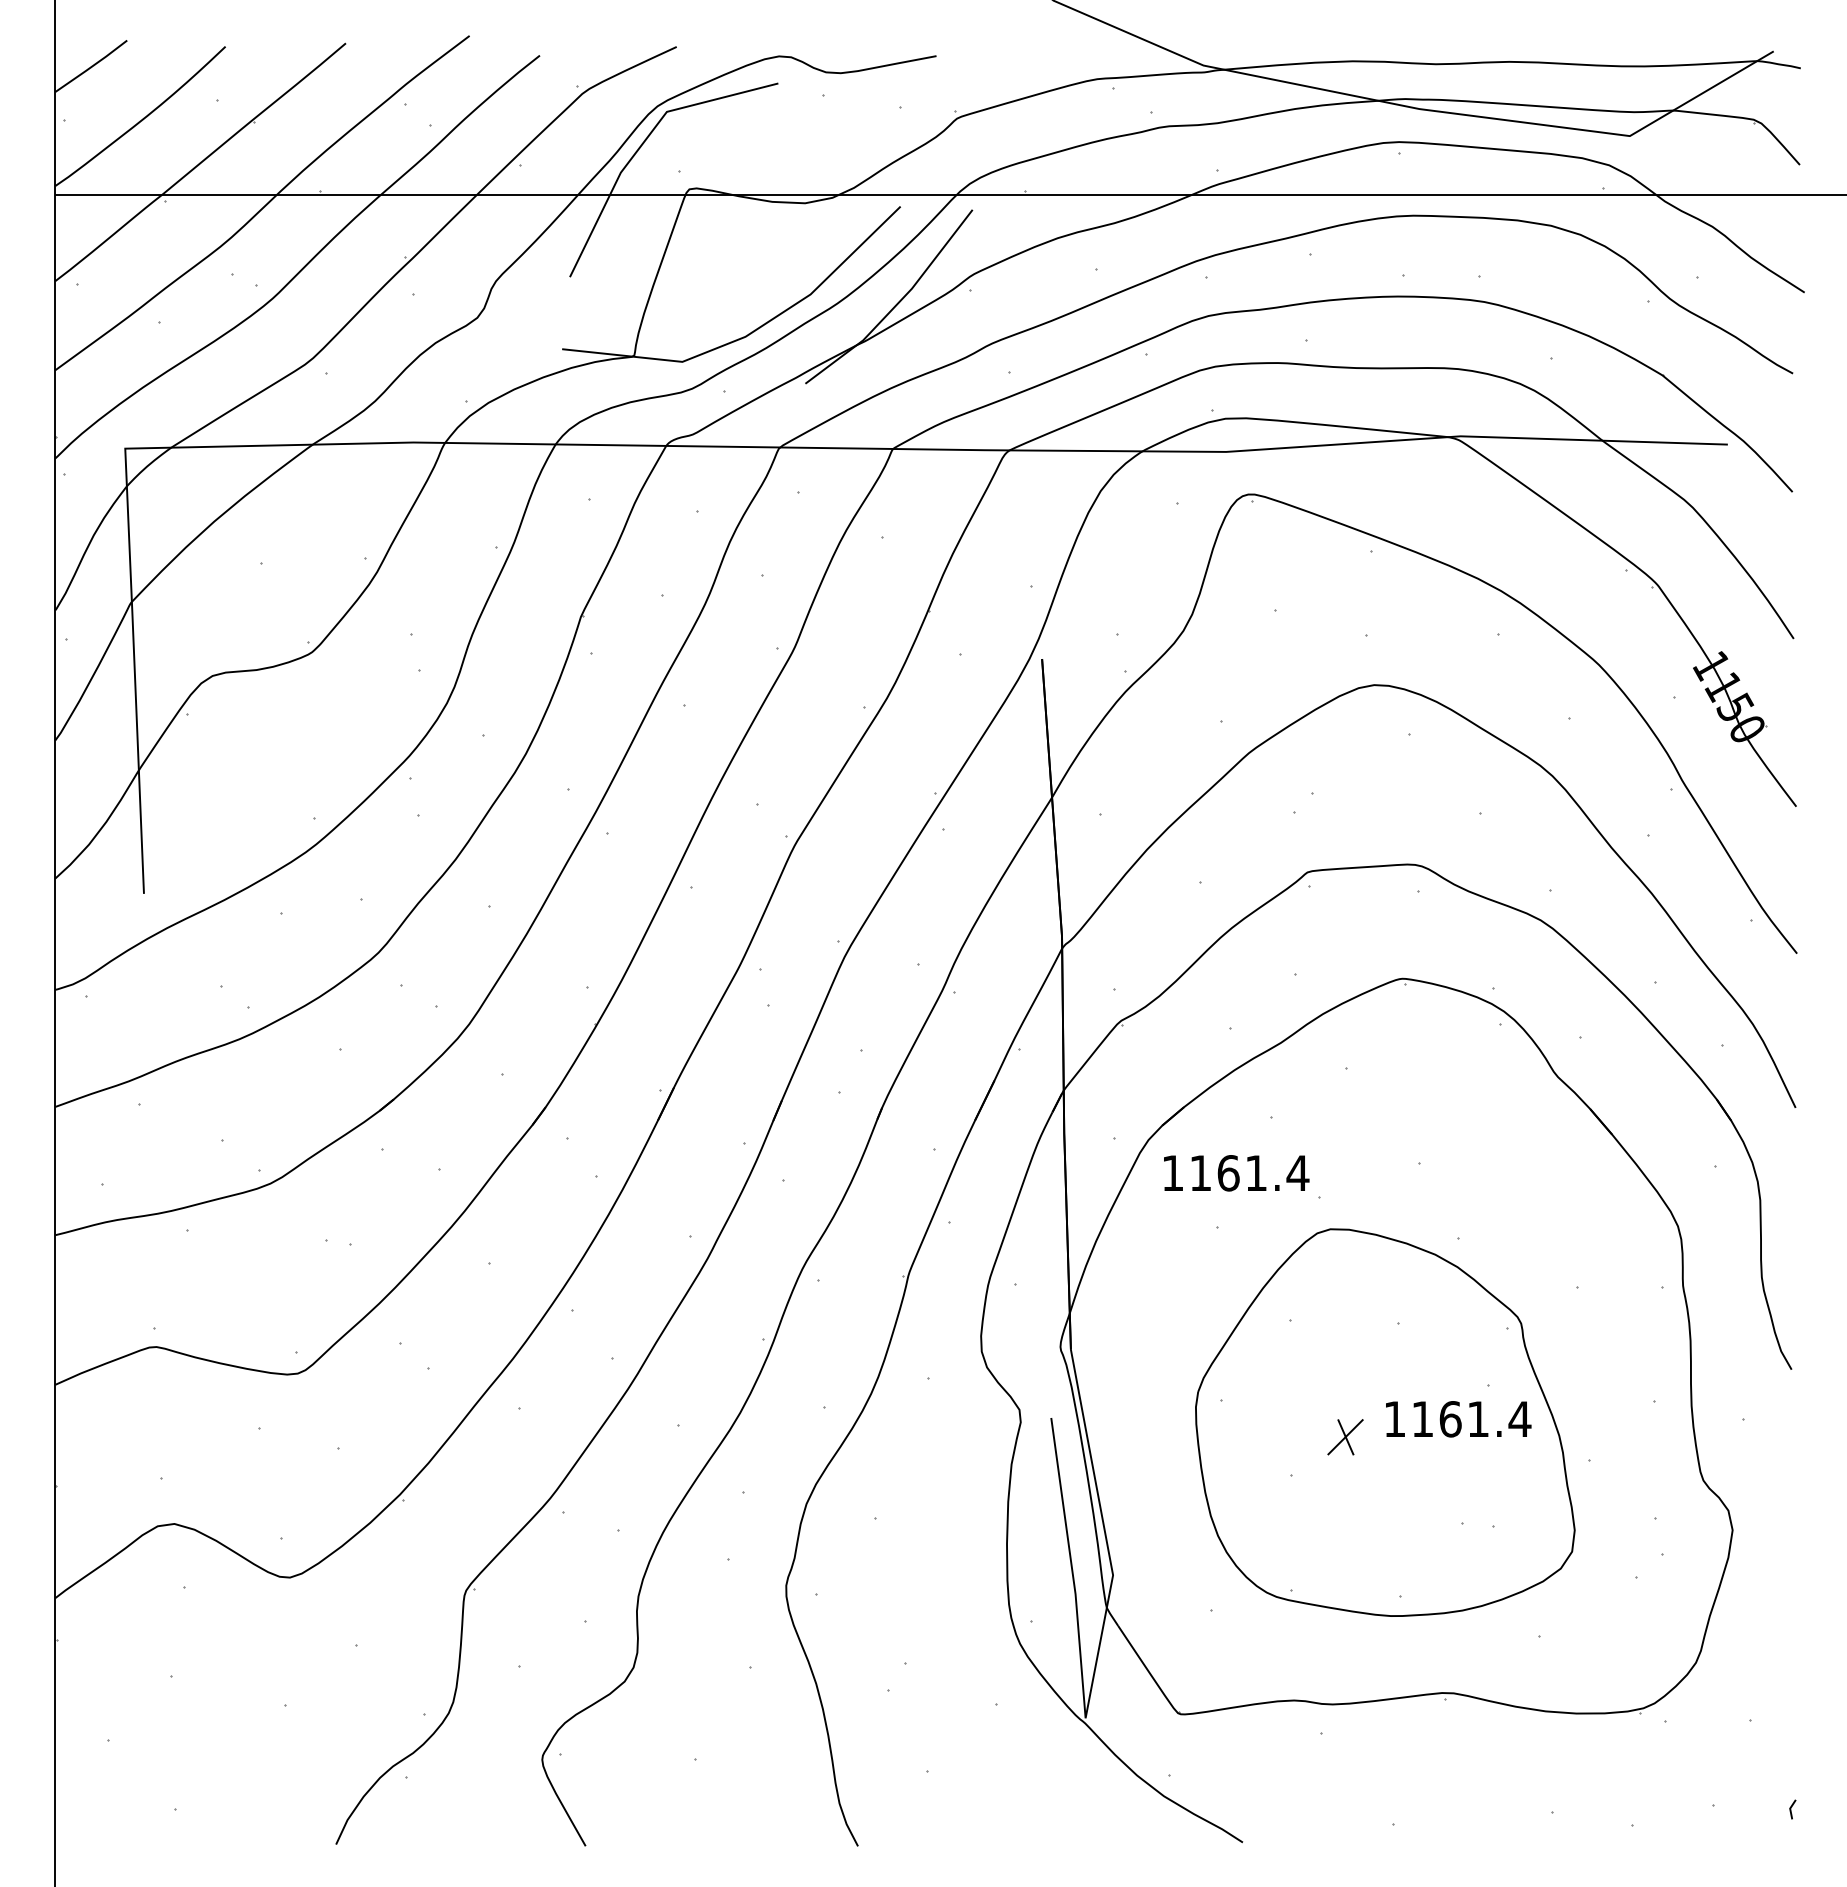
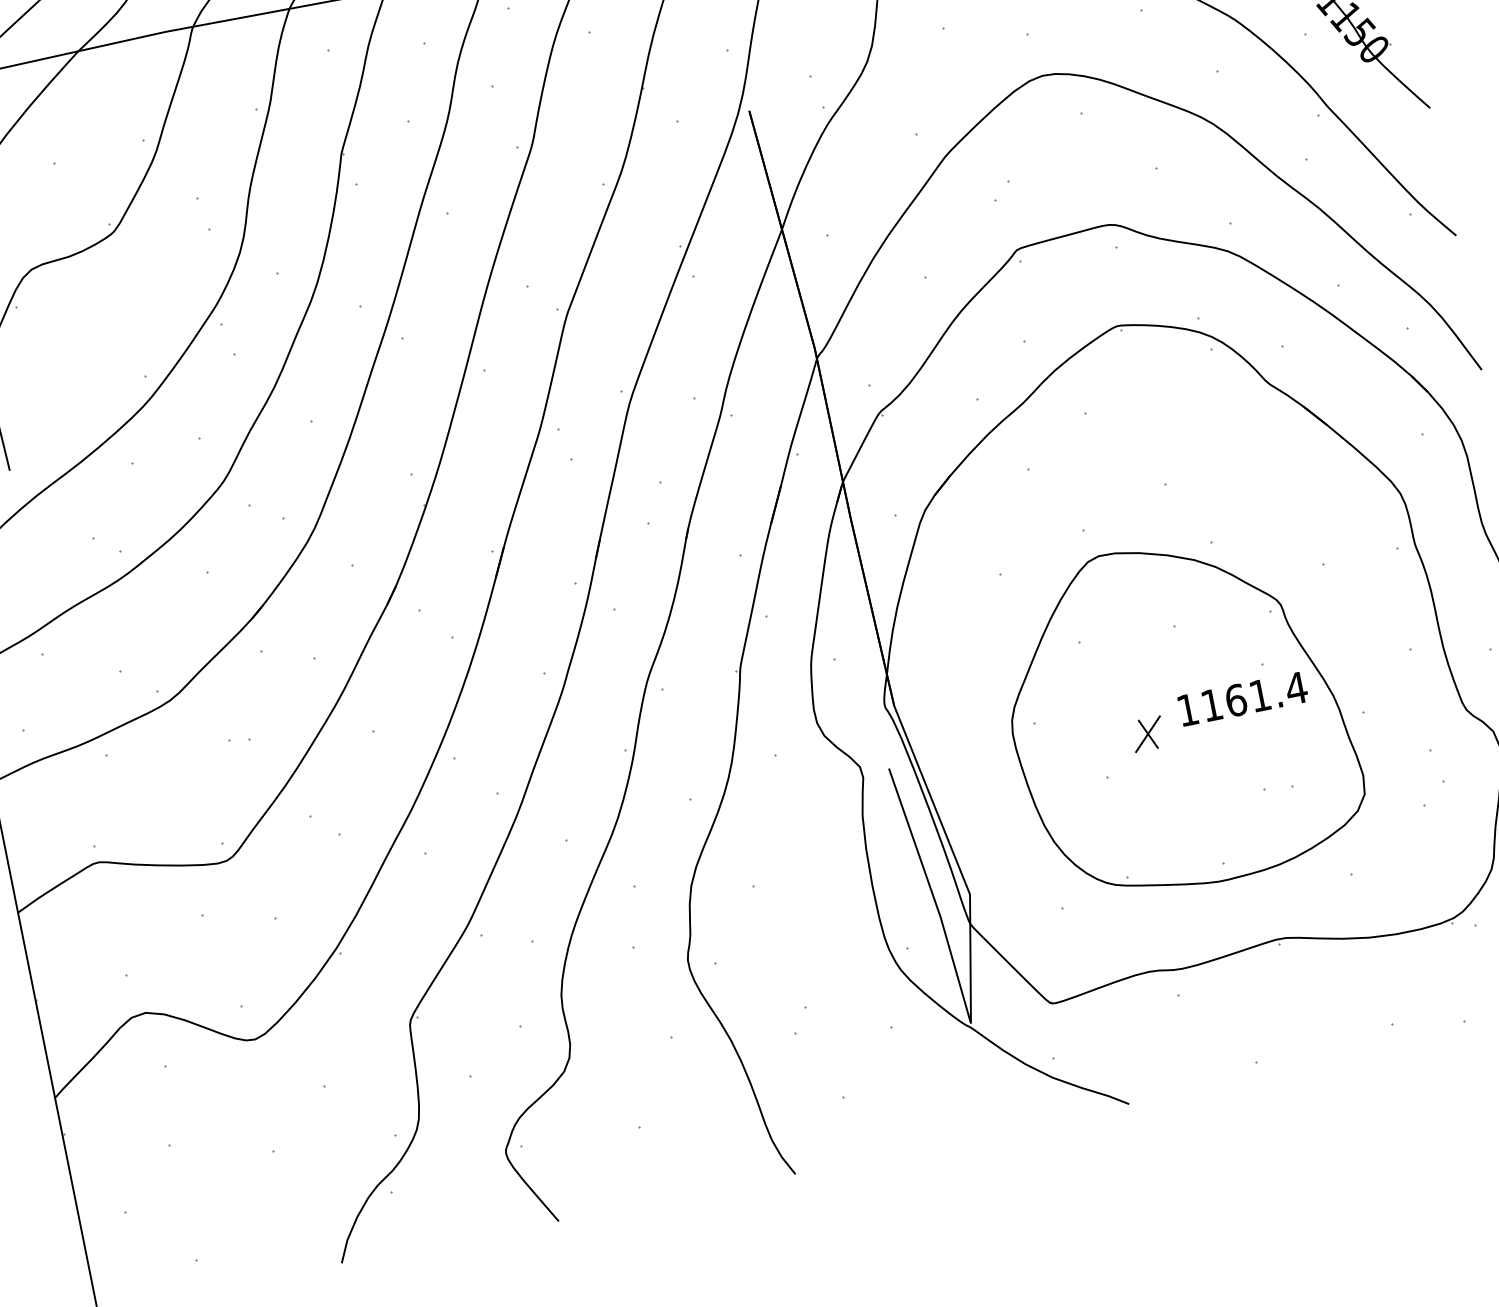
part: (1236, 1173) -> (1007, 524), removed

